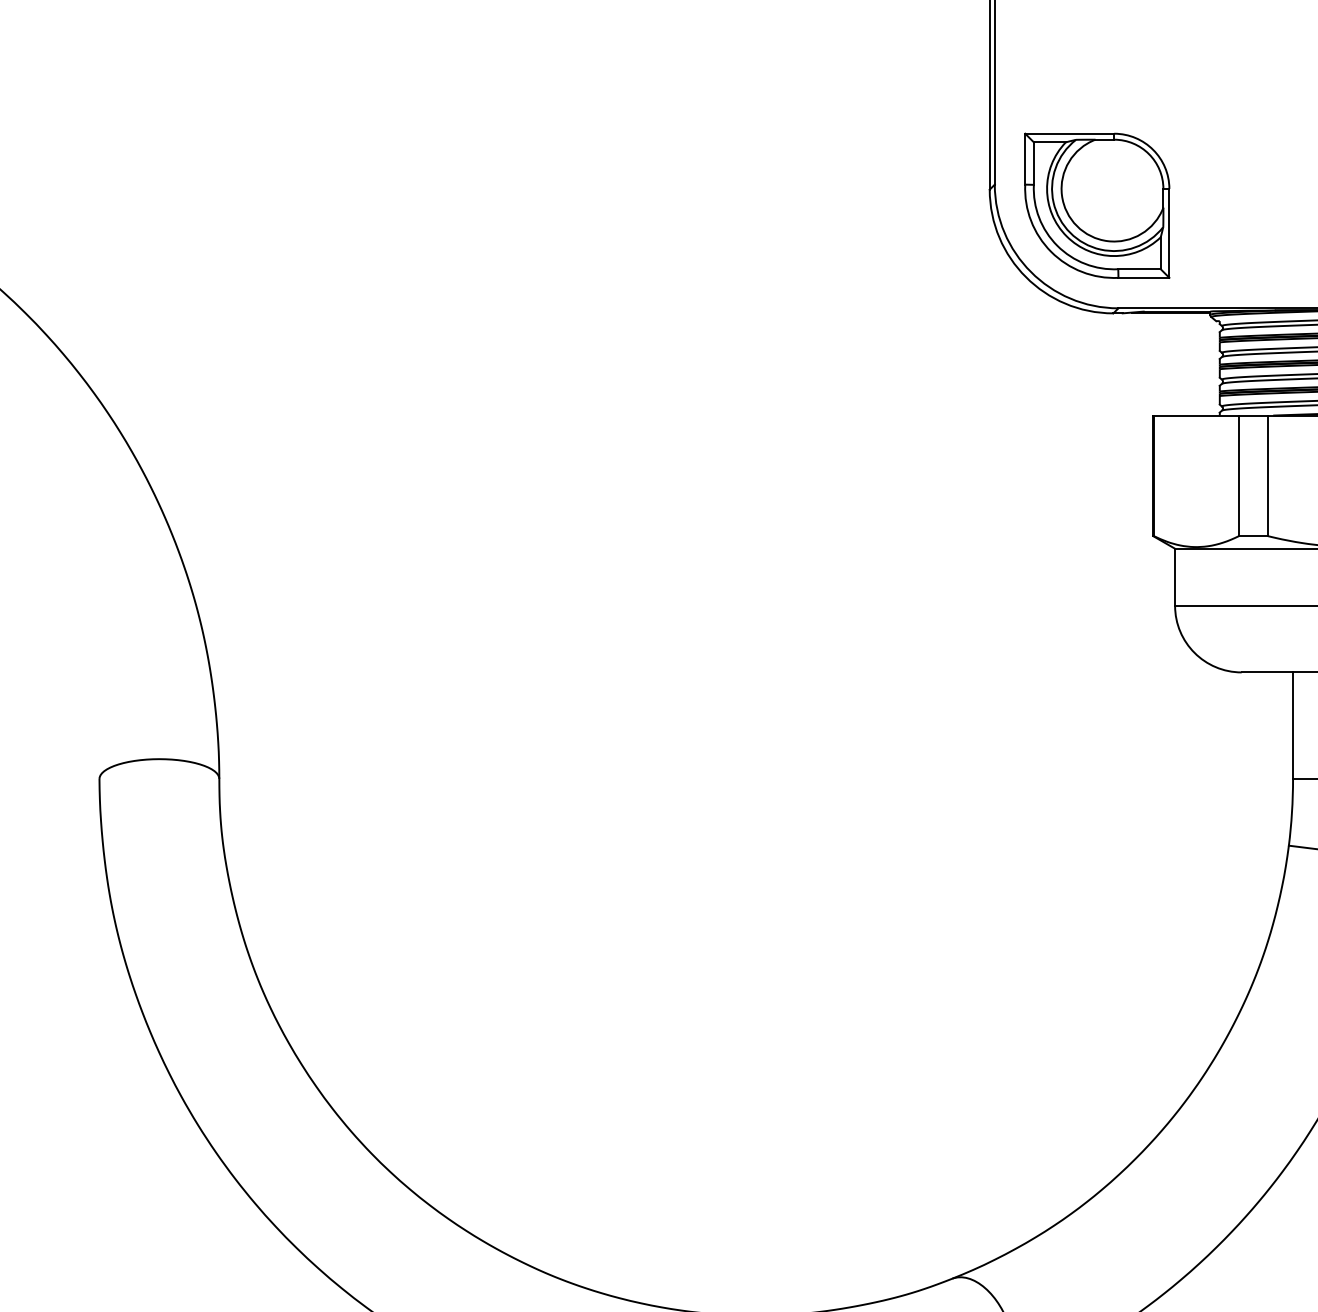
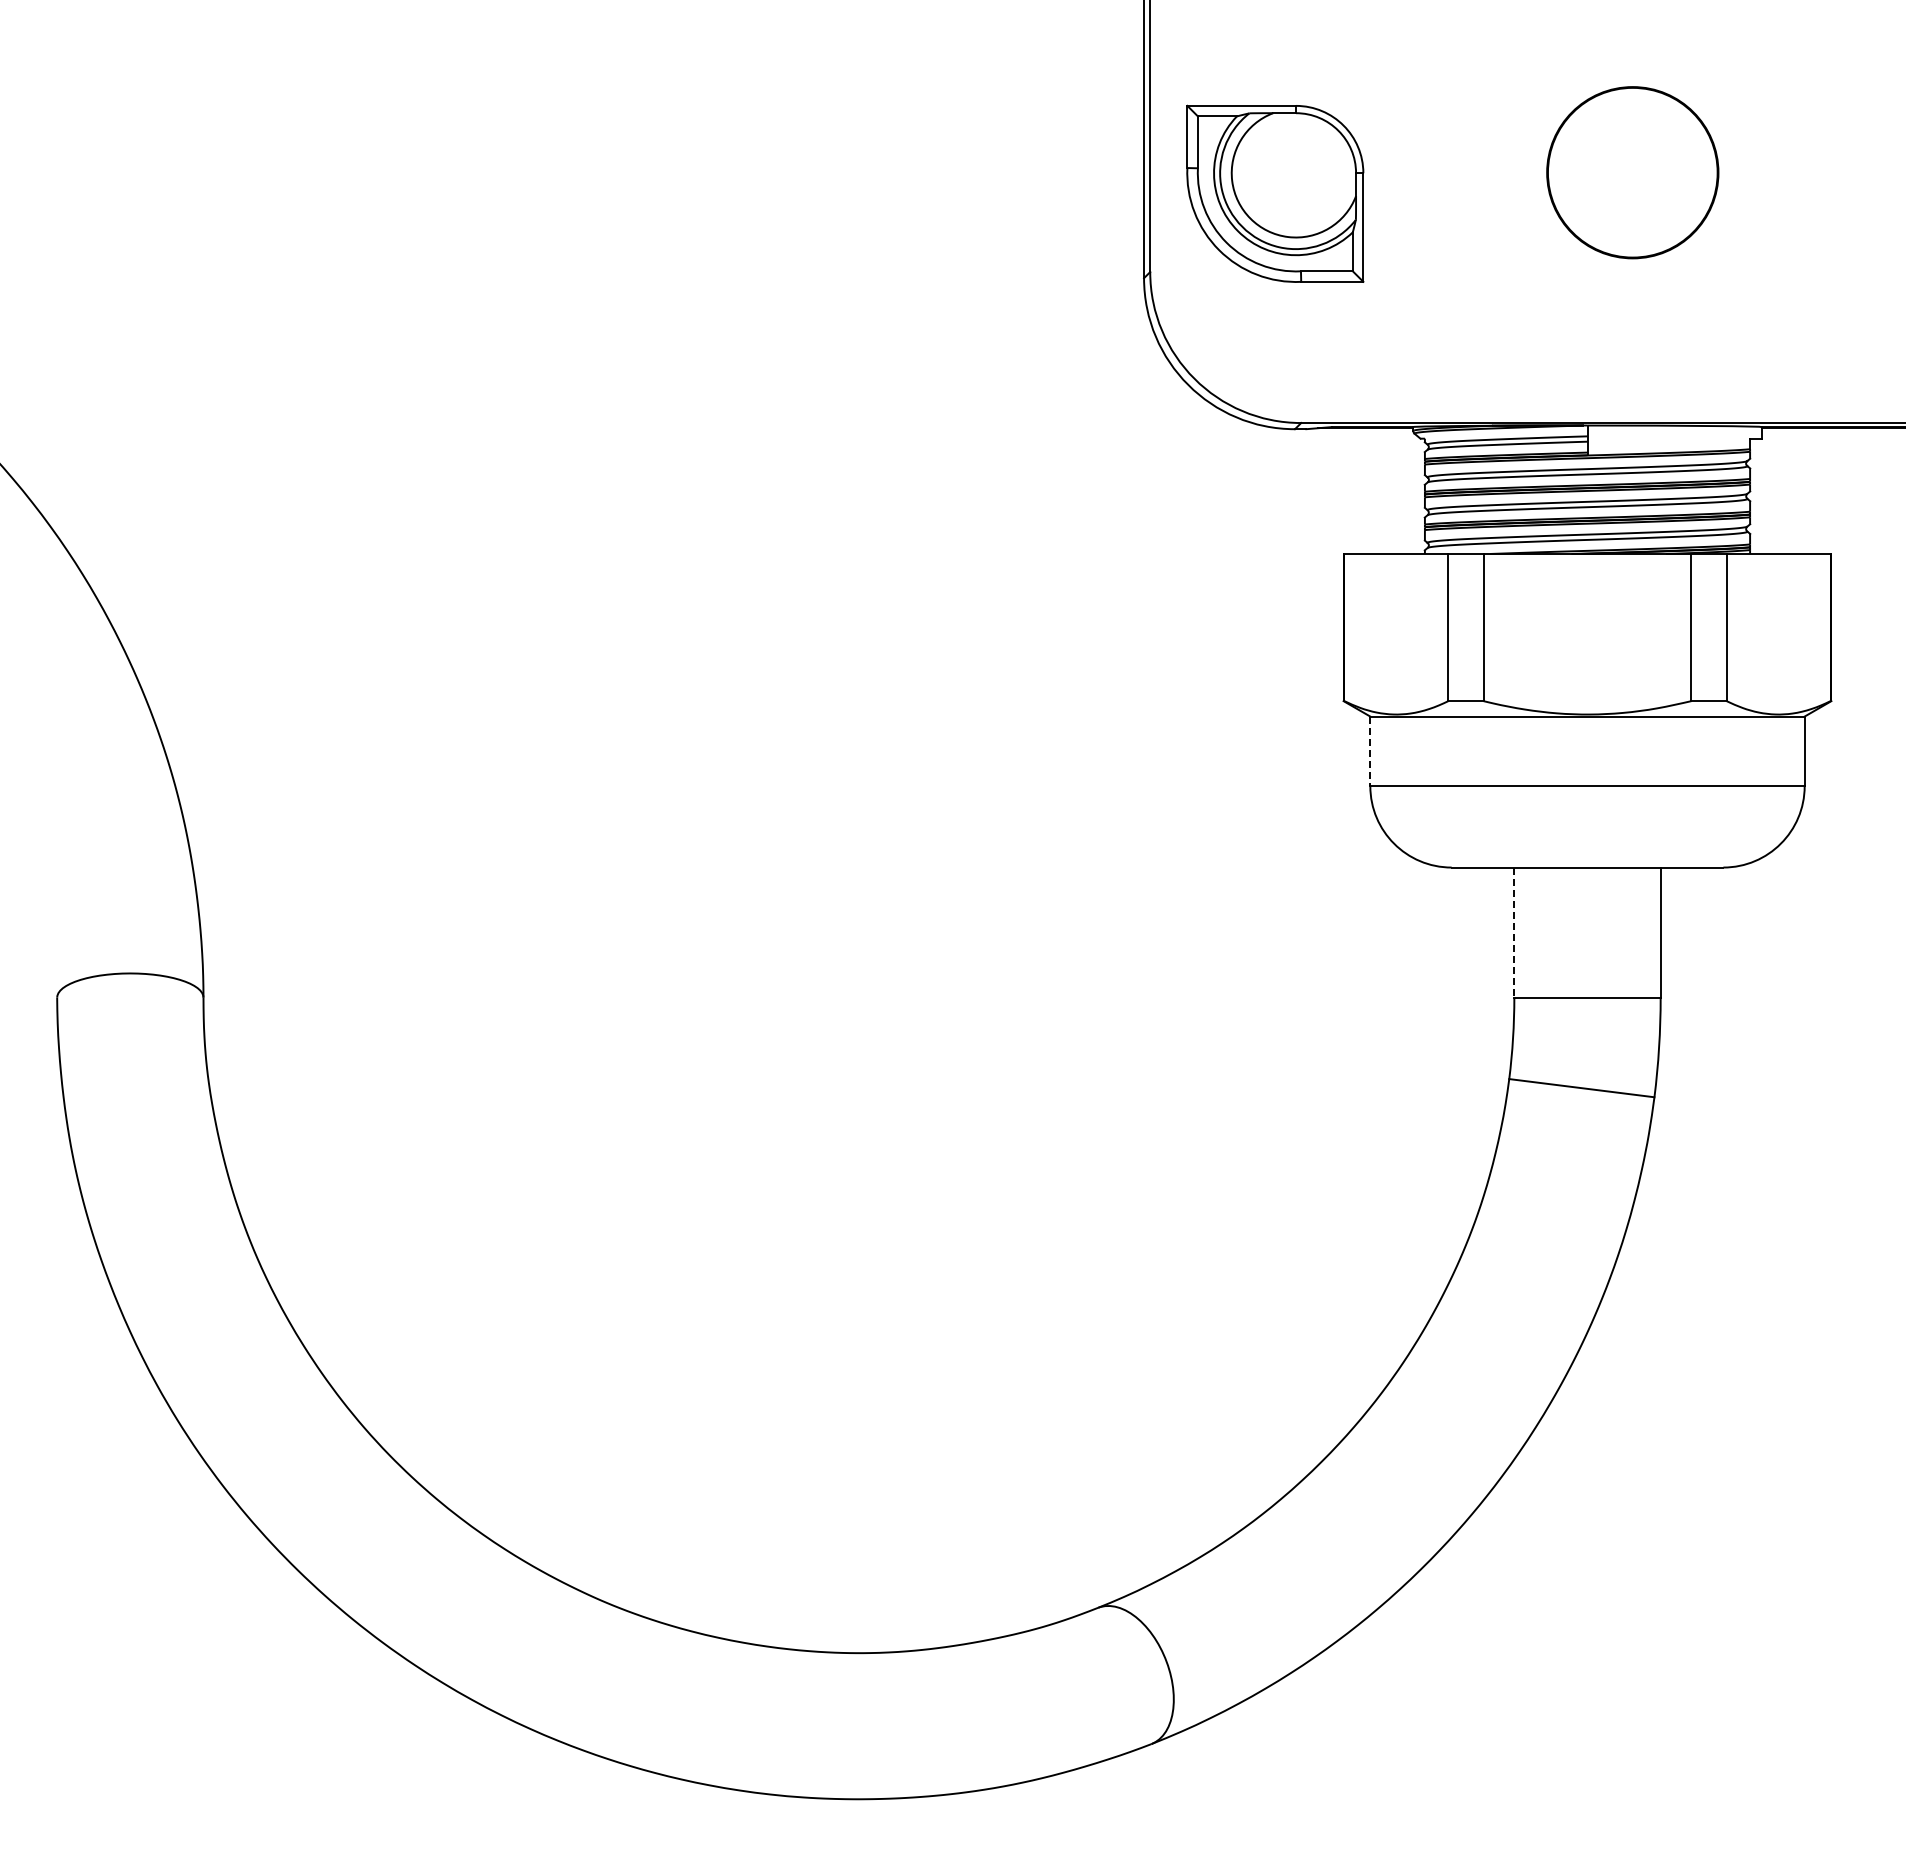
part: (1097, 205) -> (1275, 193), moved
line: (1175, 577) -> (1370, 751), solid -> dashed
line: (1293, 726) -> (1514, 933), solid -> dashed

